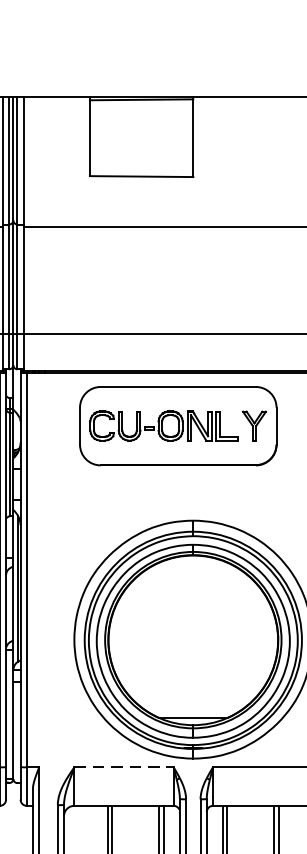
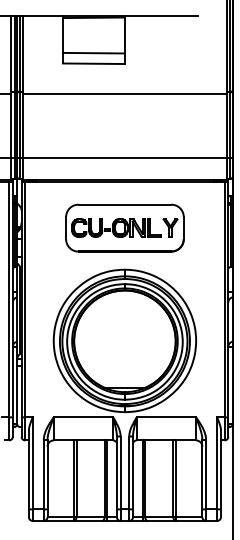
line: (140, 157) -> (93, 52), added
part: (177, 425) -> (124, 227), moved
line: (124, 767) -> (83, 417), dashed -> solid

